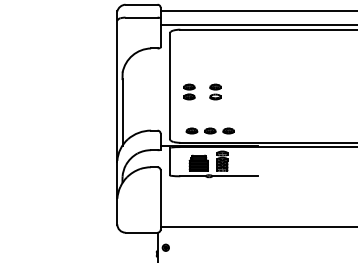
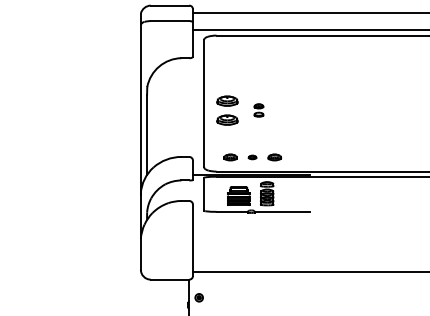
part: (189, 91) -> (227, 110), size x1.6
part: (215, 91) -> (258, 110), size x0.7
part: (210, 131) -> (252, 157), size x0.6

